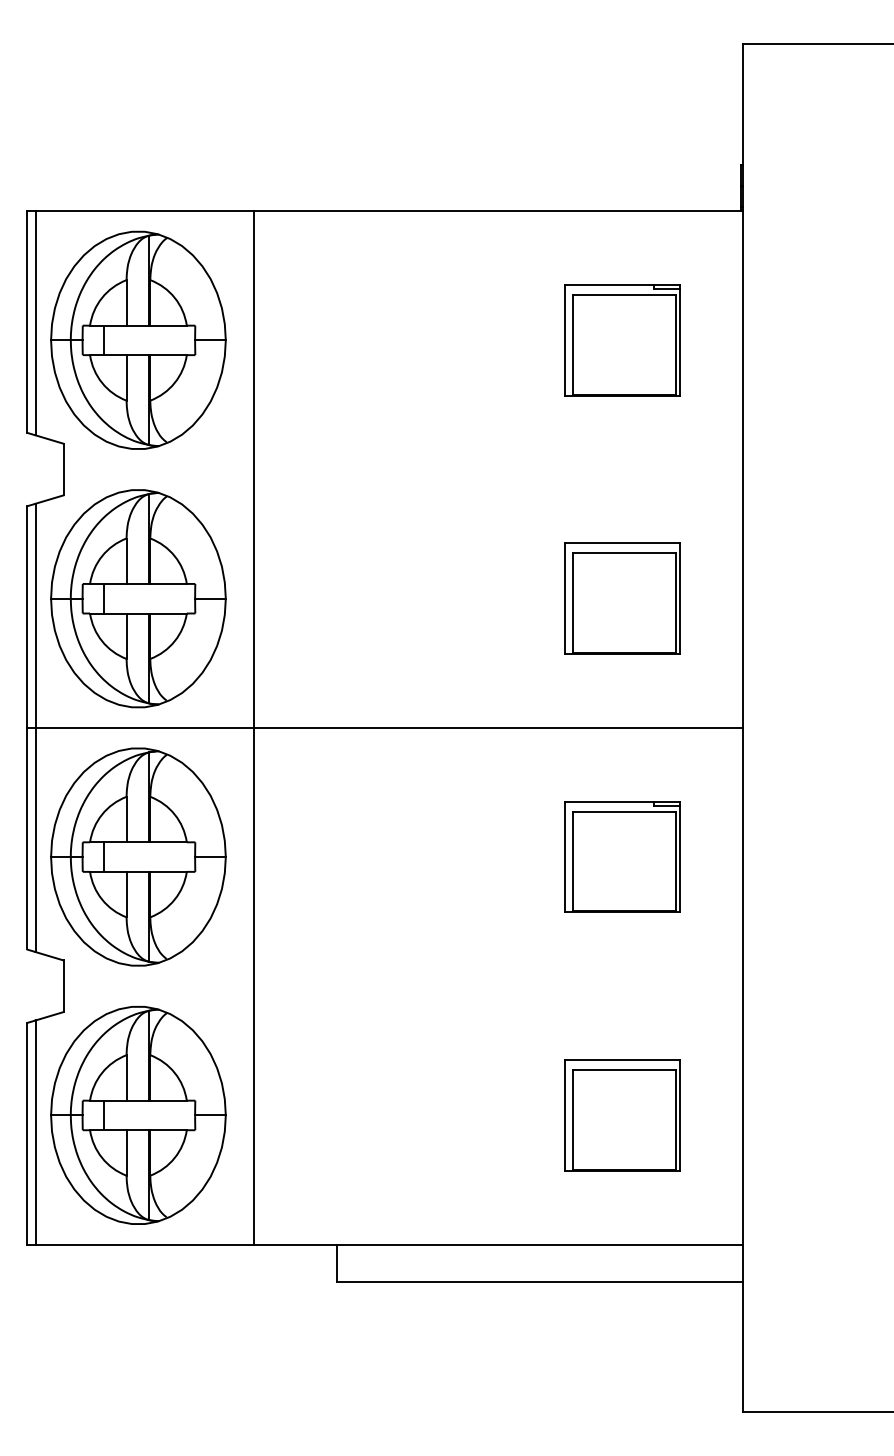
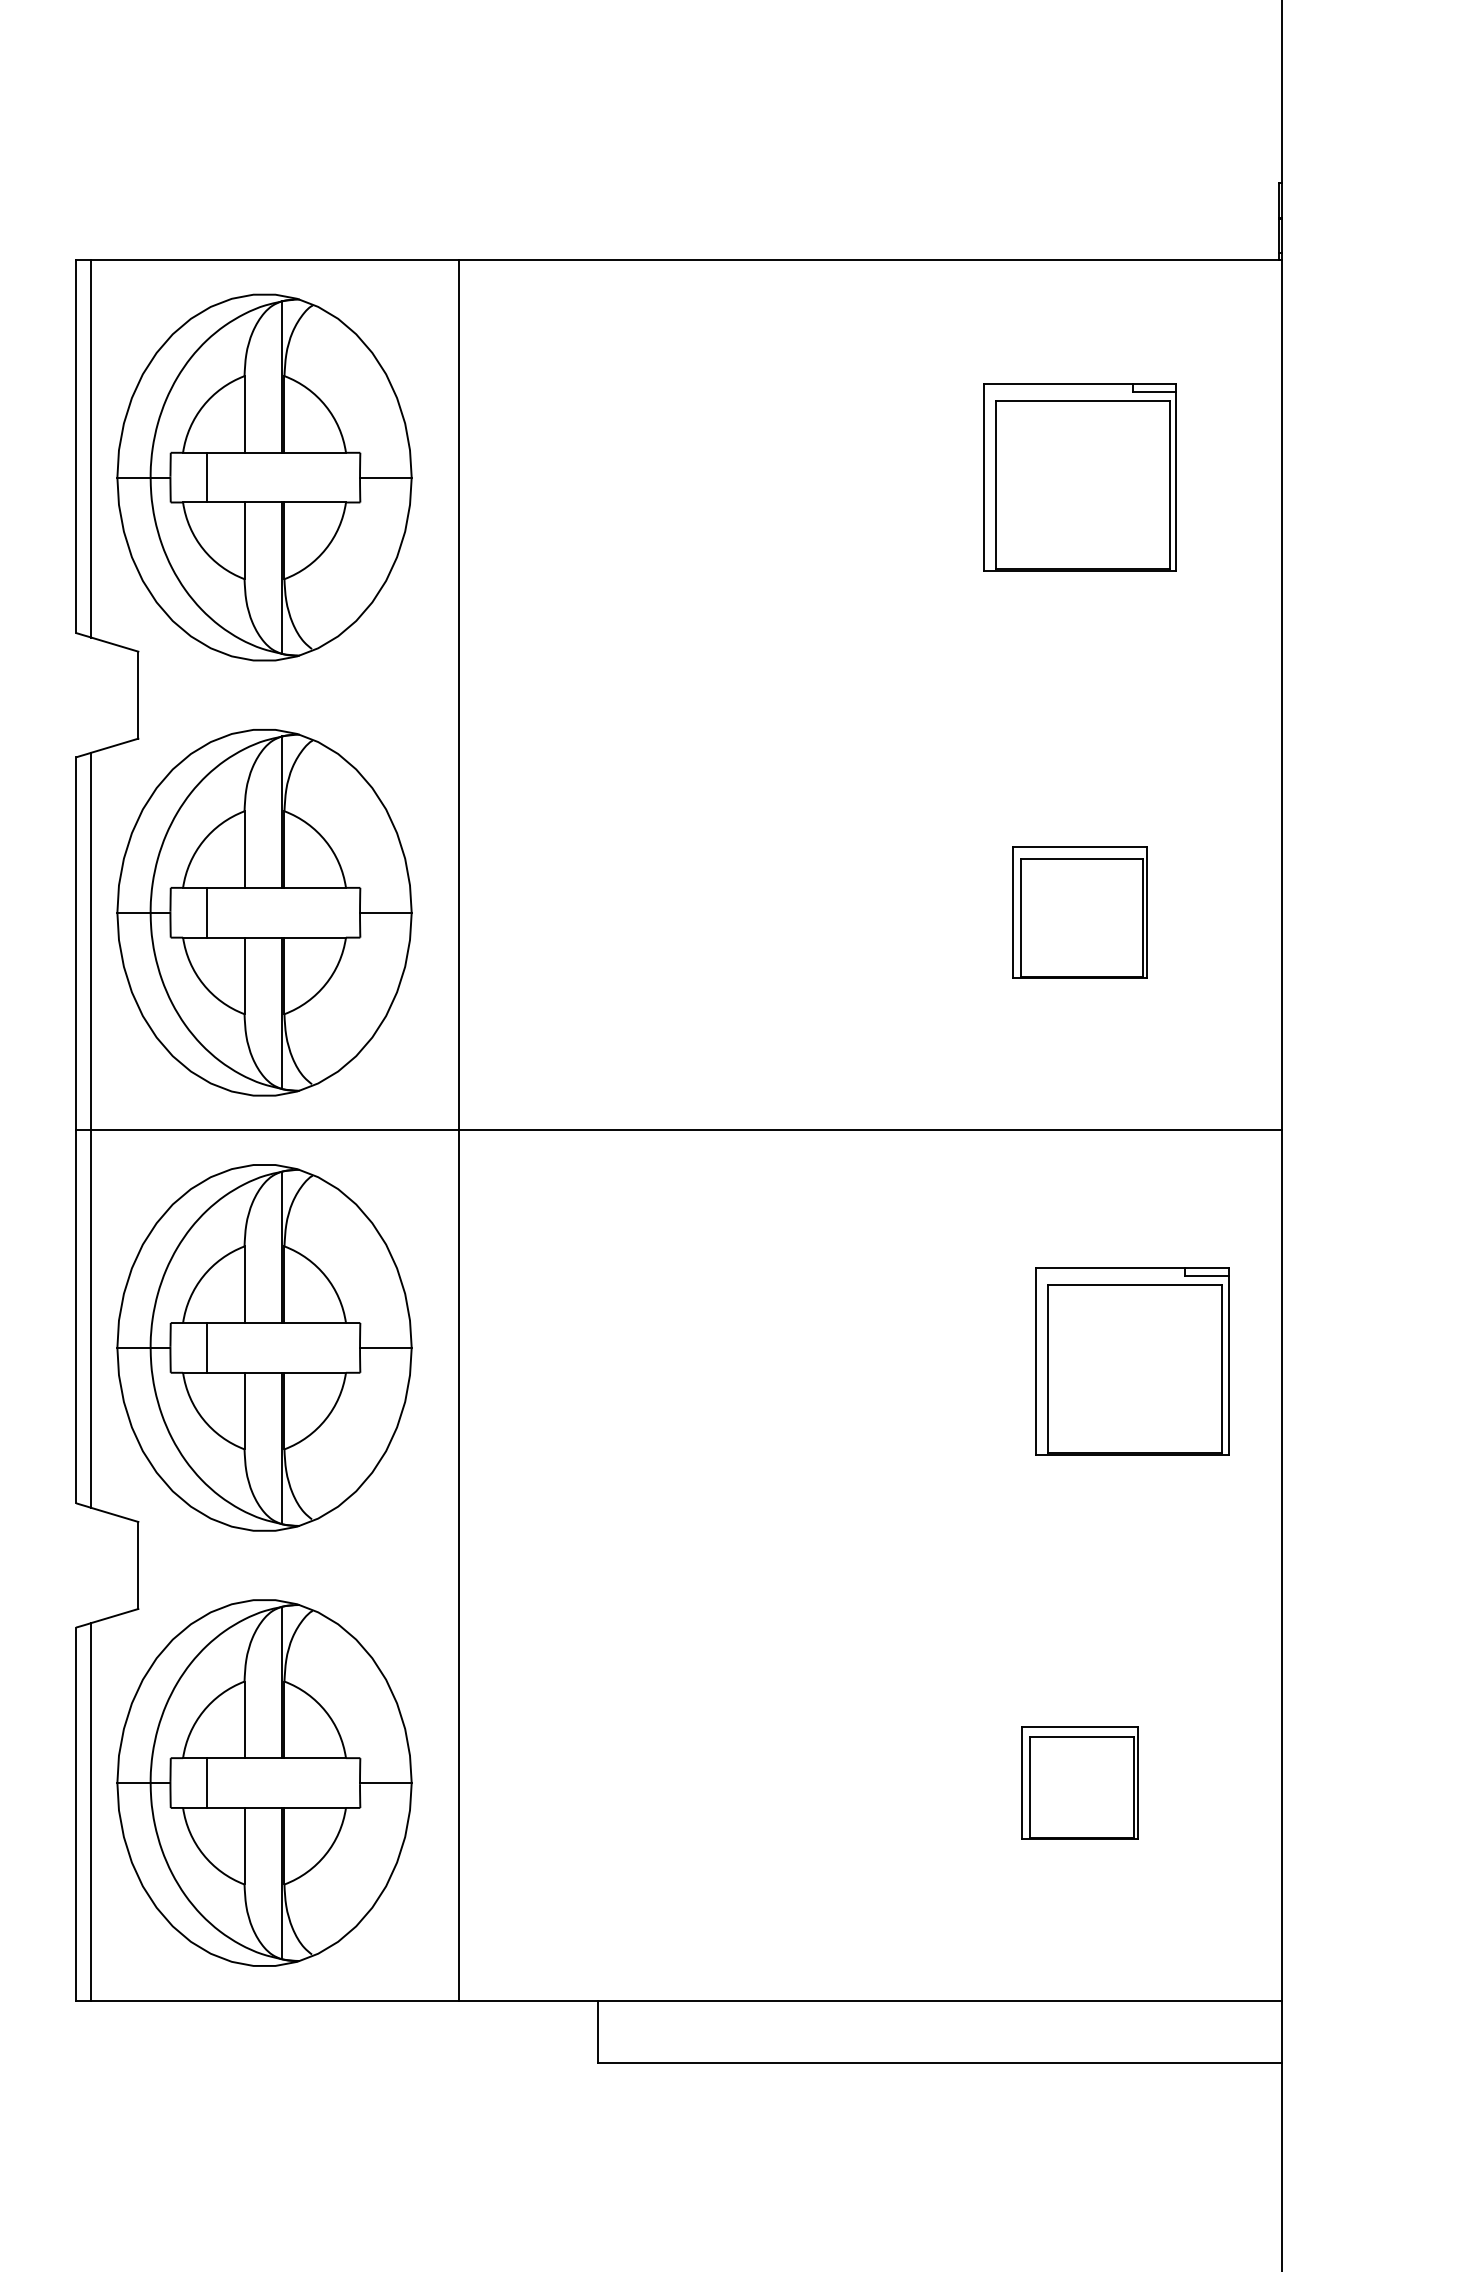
part: (622, 598) -> (1079, 912), size x0.7
part: (622, 856) -> (1132, 1360), moved
part: (622, 1115) -> (1079, 1783), size x0.6

